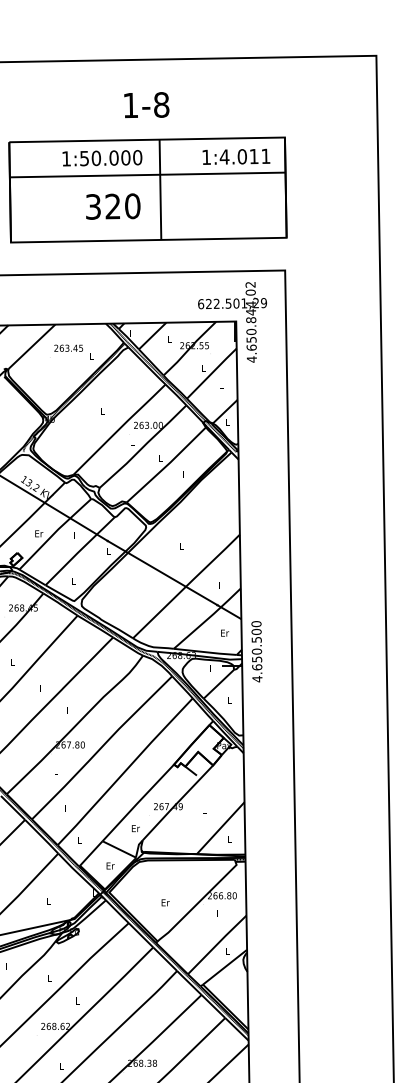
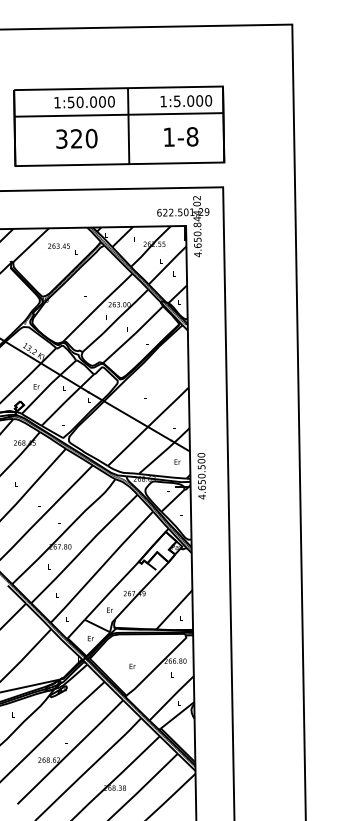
text: (147, 104) -> (181, 136), moved
text: (244, 157) -> (192, 101), 1:4.011 -> 1:5.000
text: (112, 206) -> (76, 138), moved

